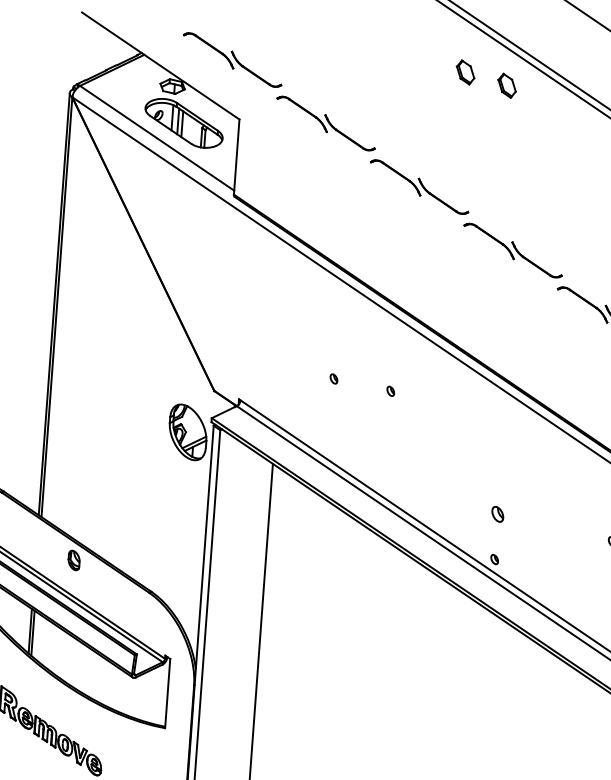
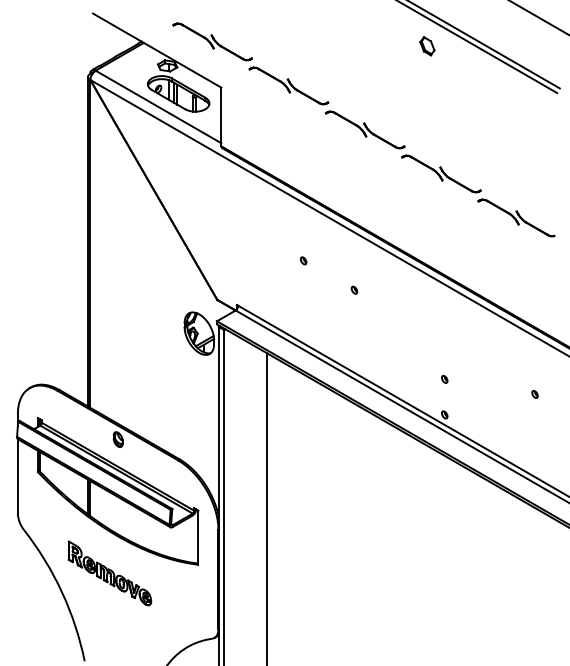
part: (465, 72) -> (394, 38), removed
part: (333, 378) -> (303, 260), moved
part: (497, 512) -> (444, 378), size x0.62

